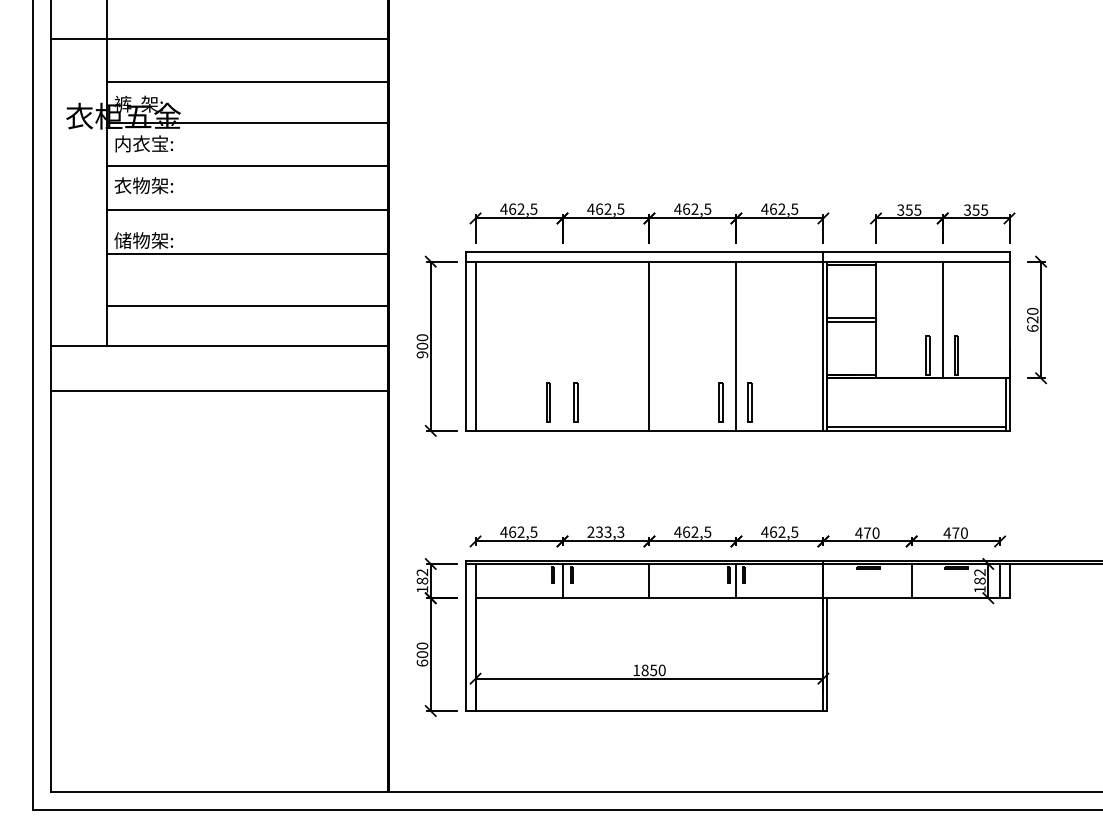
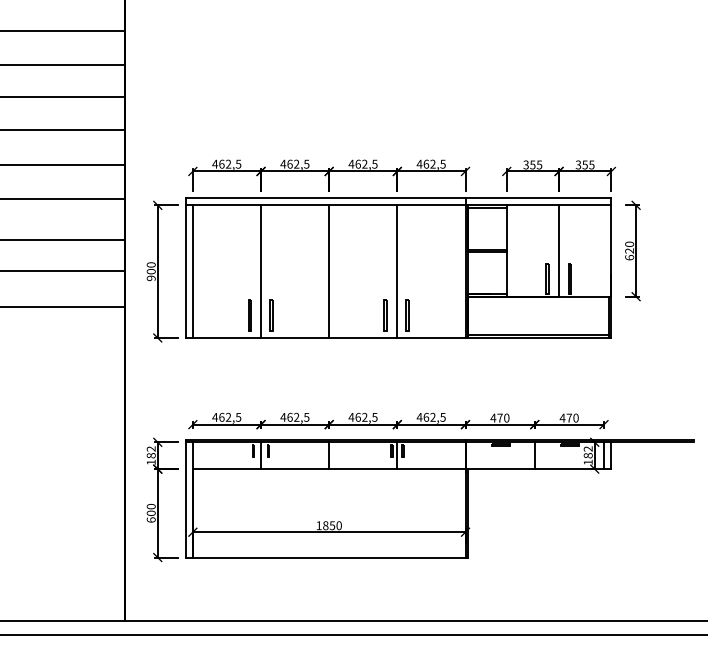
line: (562, 345) -> (261, 271), added
text: (605, 531) -> (294, 416), 233,3 -> 462,5

